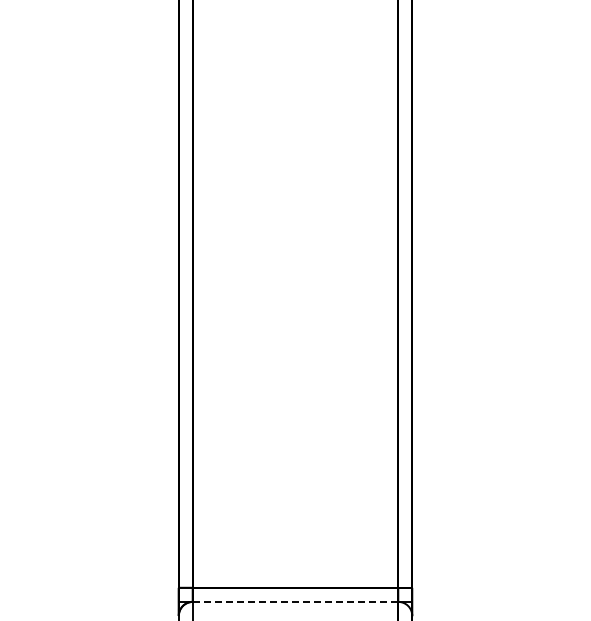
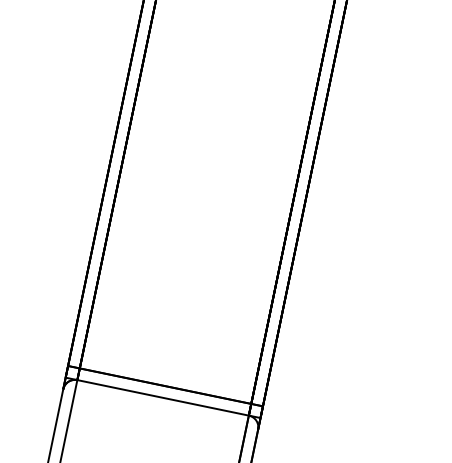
line: (295, 601) -> (163, 397), dashed -> solid

